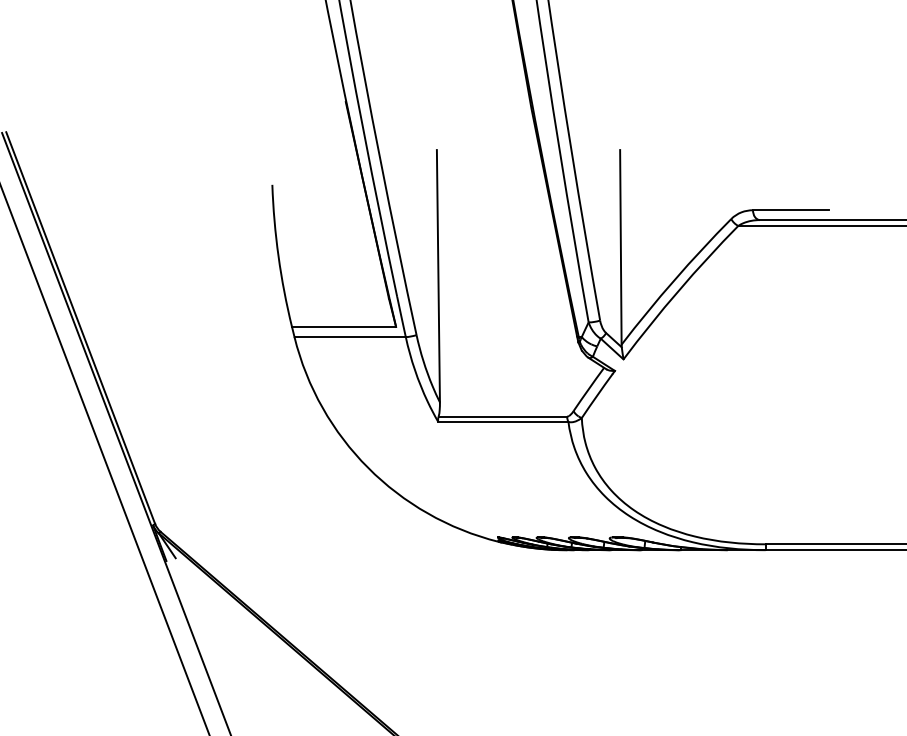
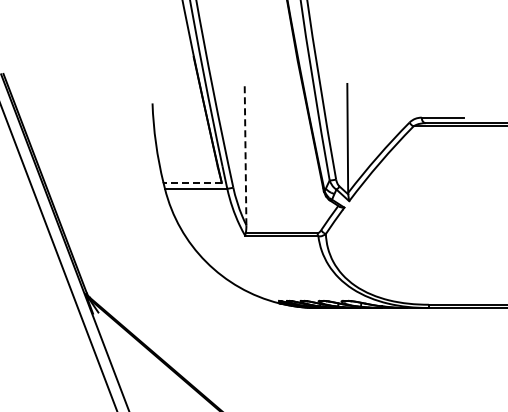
line: (438, 276) -> (245, 154), solid -> dashed
line: (343, 327) -> (192, 183), solid -> dashed

